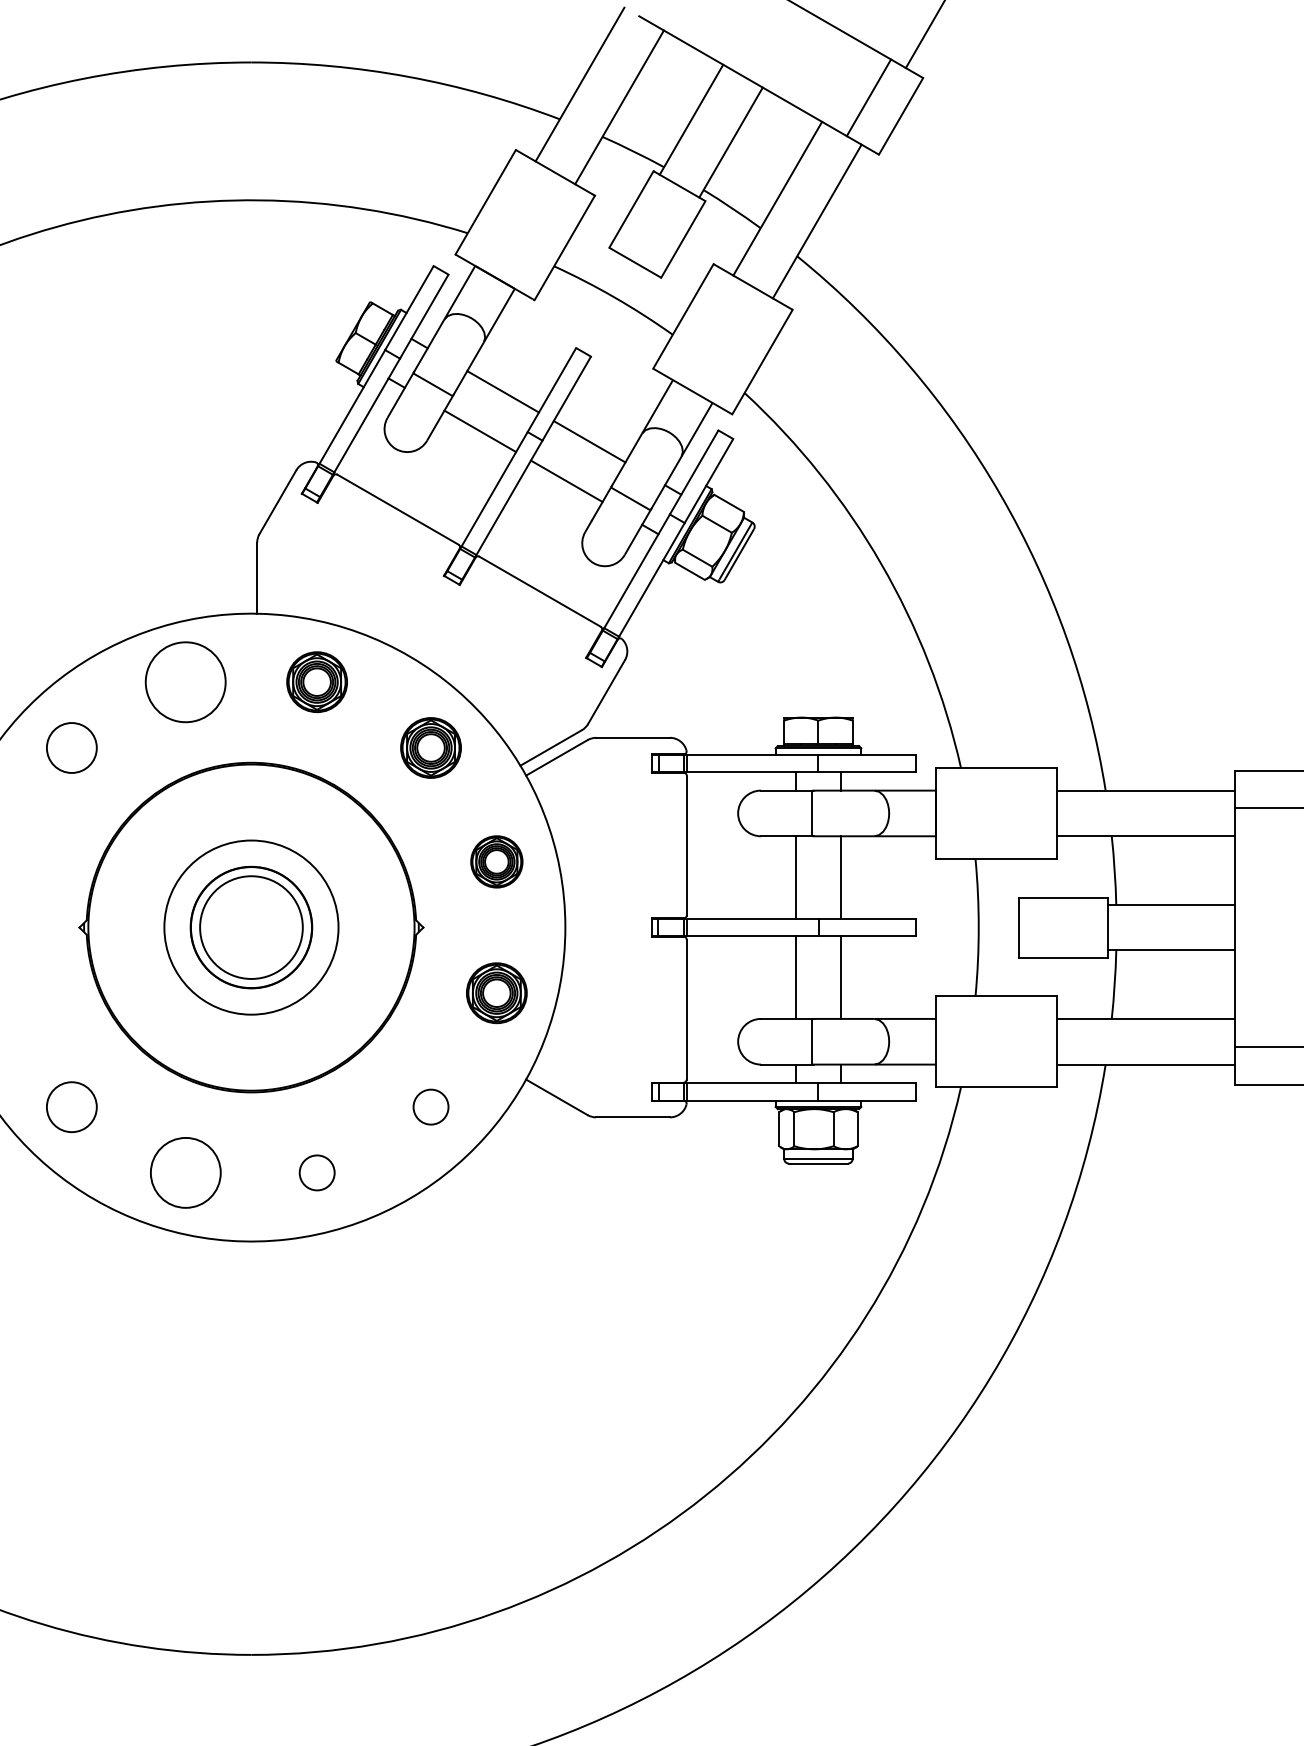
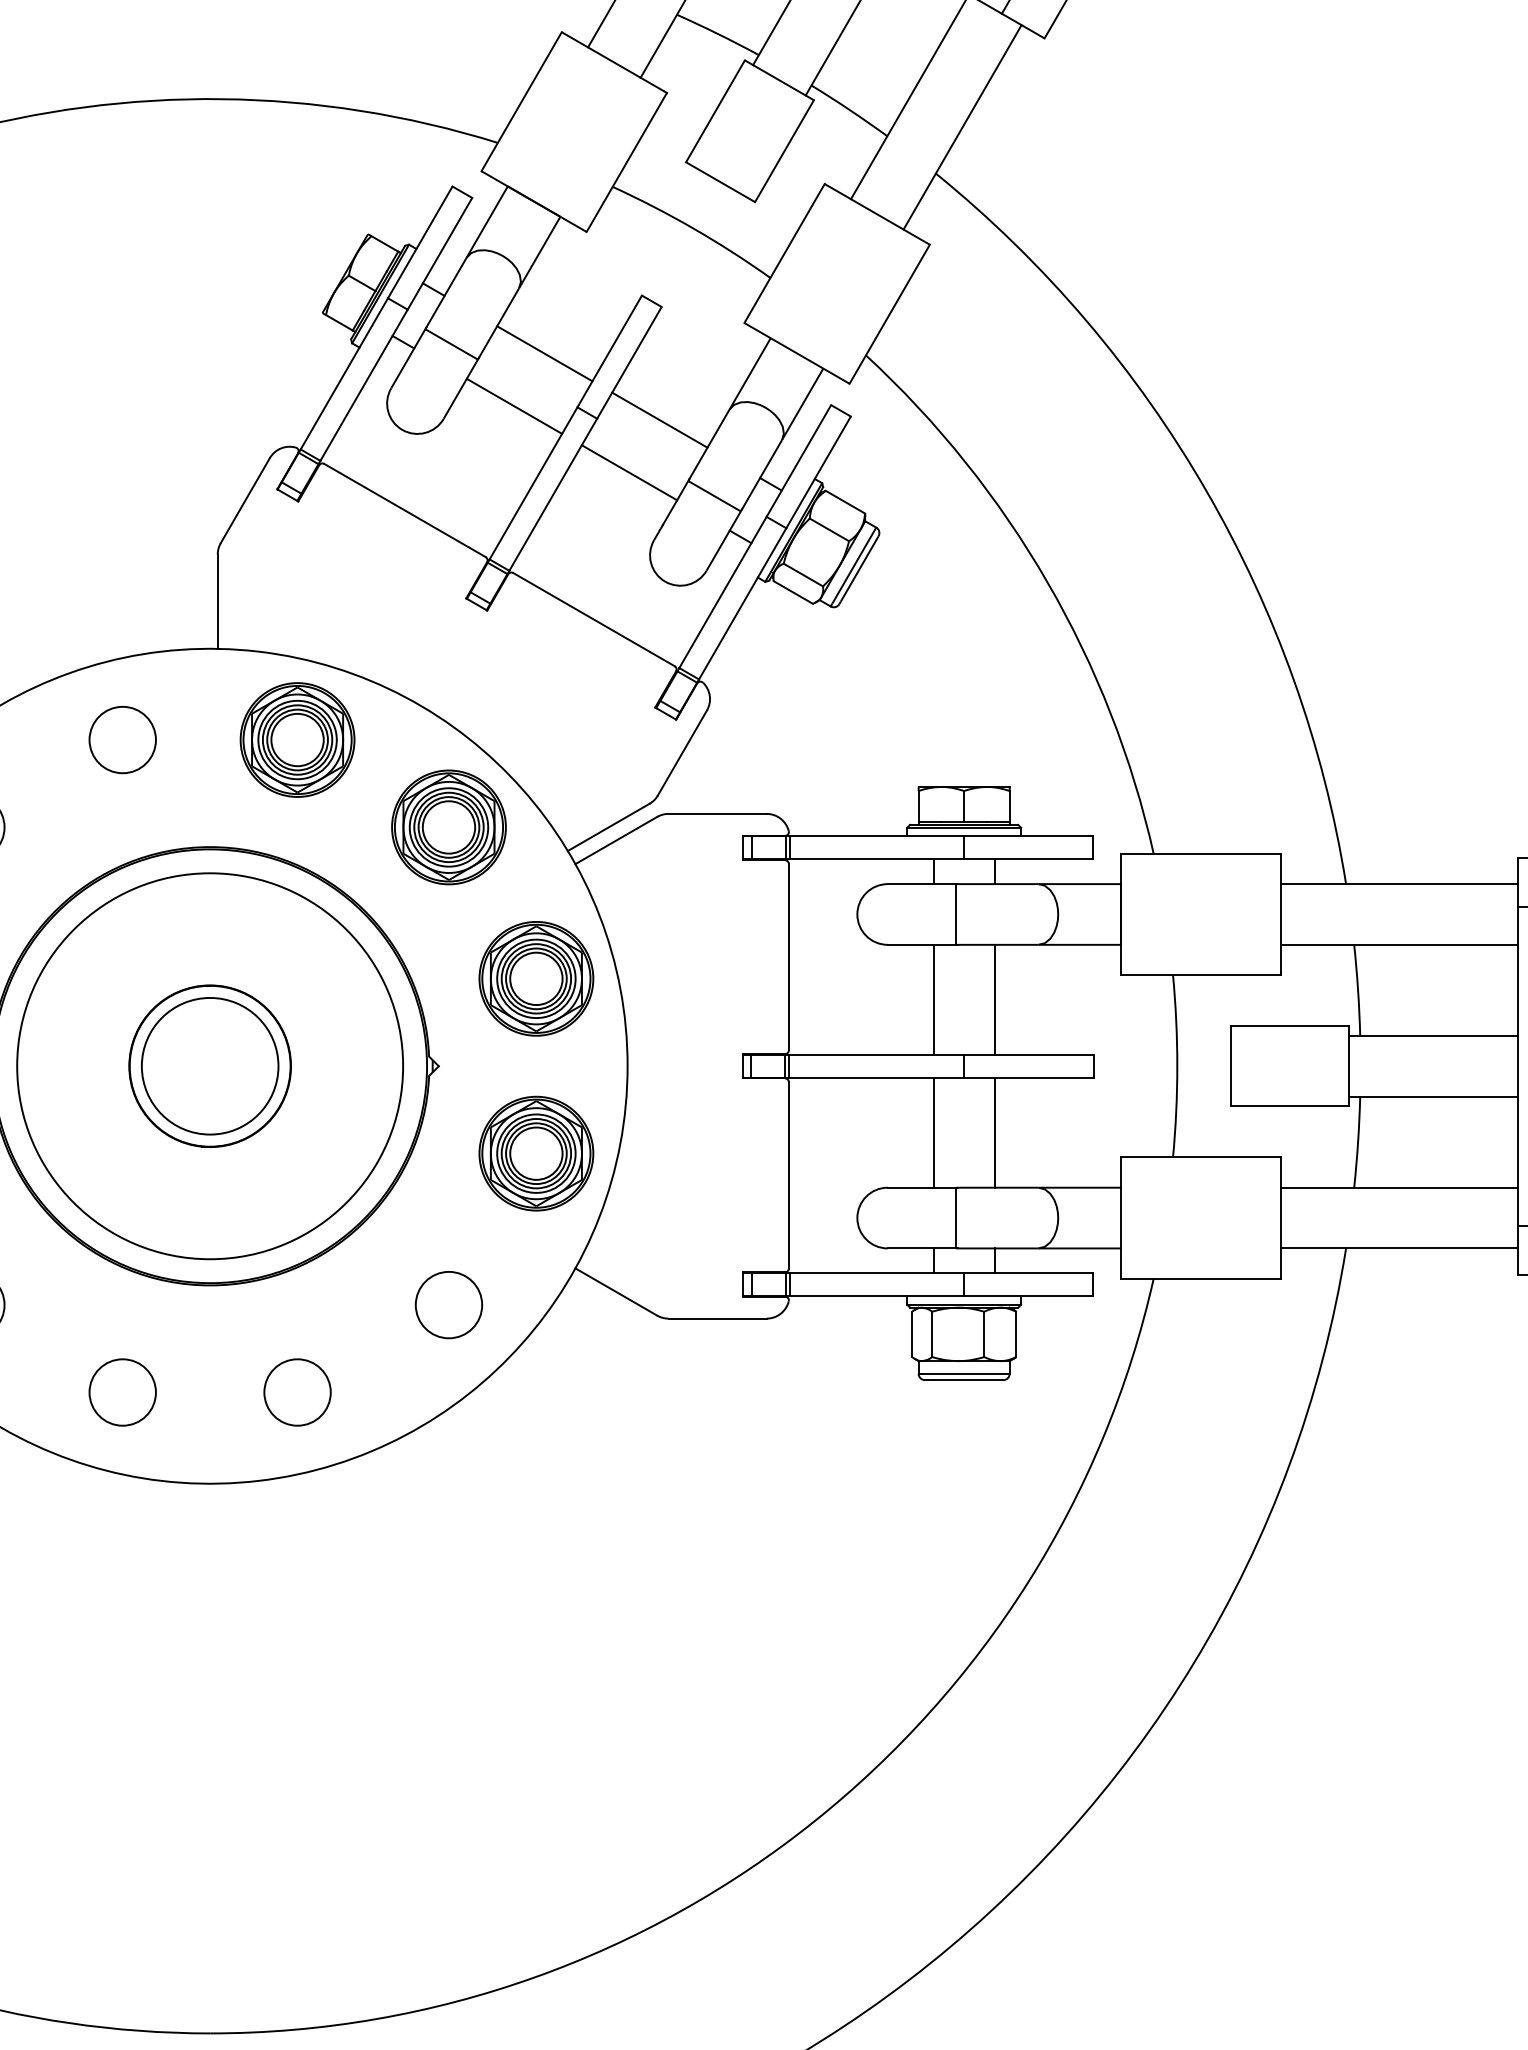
part: (316, 681) -> (296, 738), size x1.43
circle: (185, 682) -> (122, 740), size x0.62
part: (430, 747) -> (448, 826), size x1.43
part: (496, 861) -> (536, 978), size x1.67
circle: (251, 927) -> (210, 1066), size x1.67
part: (496, 992) -> (536, 1152), size x1.43
circle: (430, 1106) -> (448, 1304), size x1.43
circle: (185, 1172) -> (122, 1391), size x0.71
circle: (317, 1172) -> (297, 1391), size x1.43

